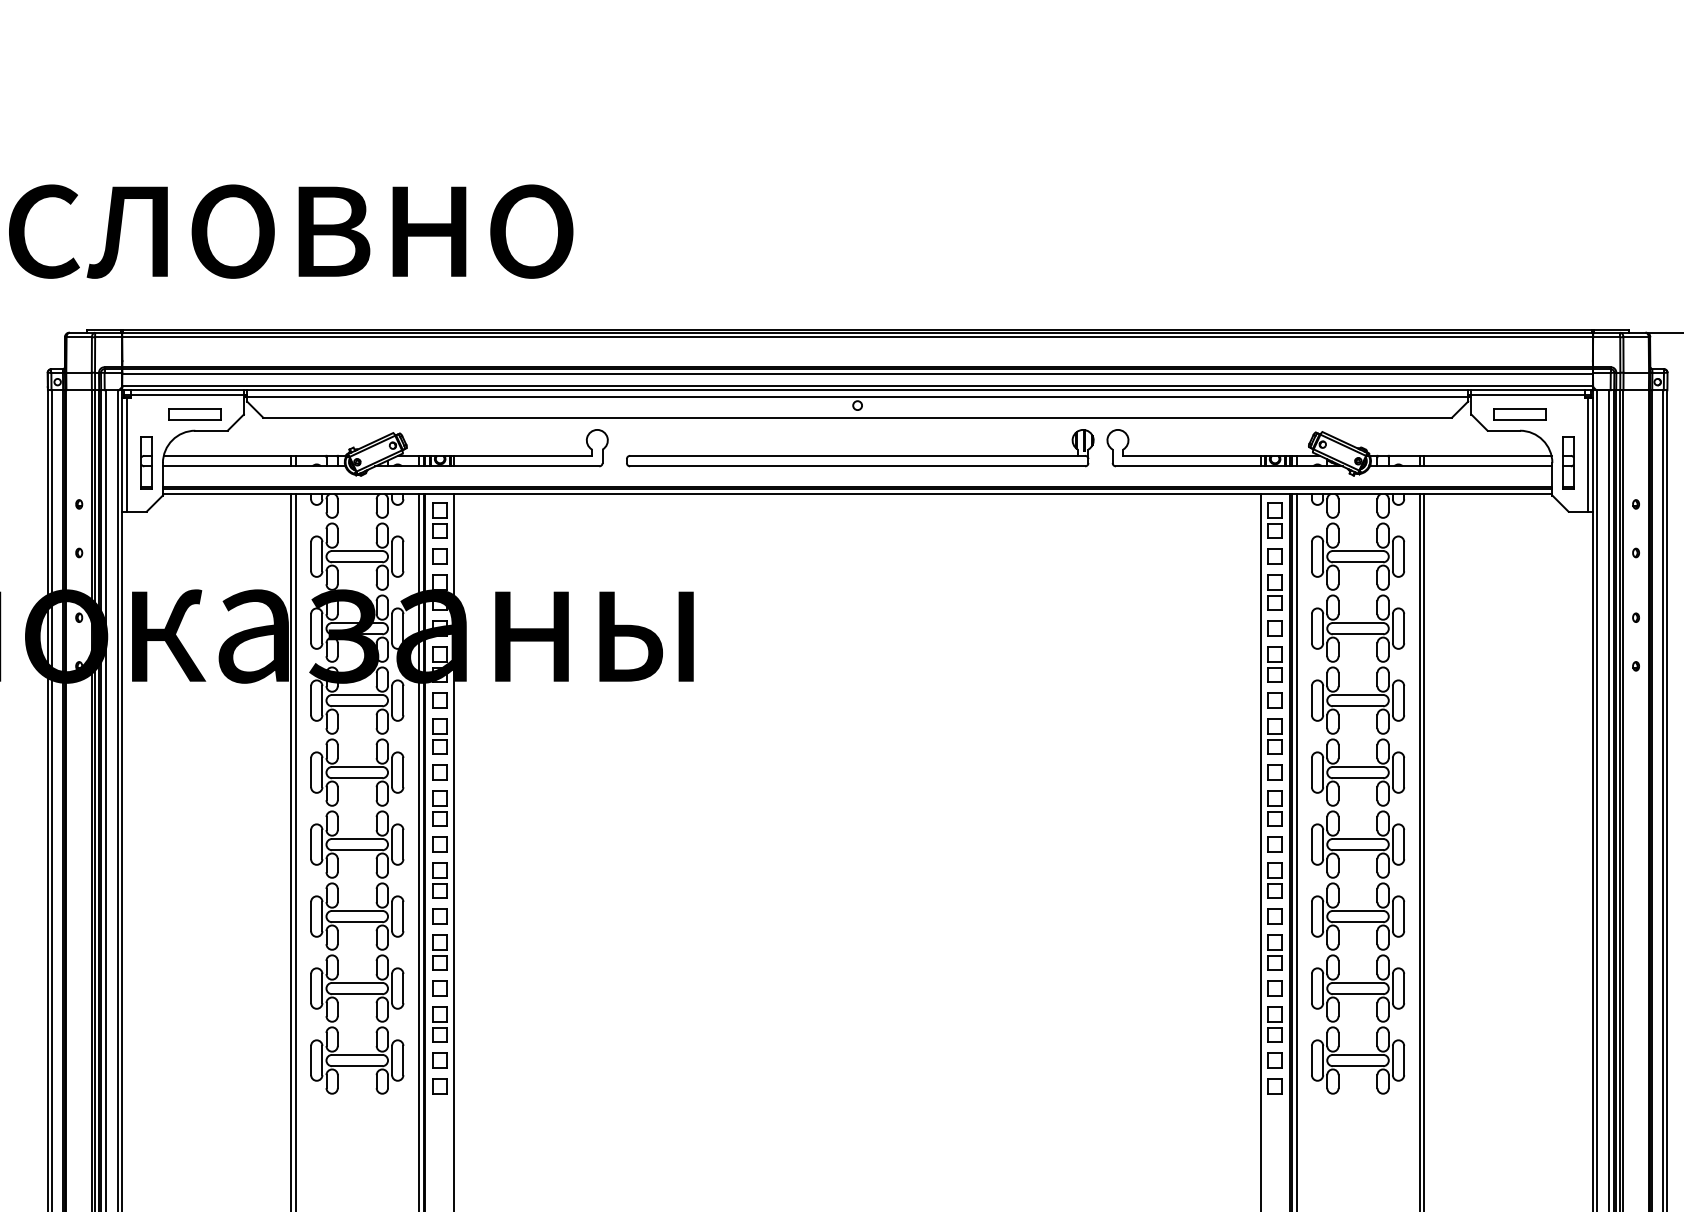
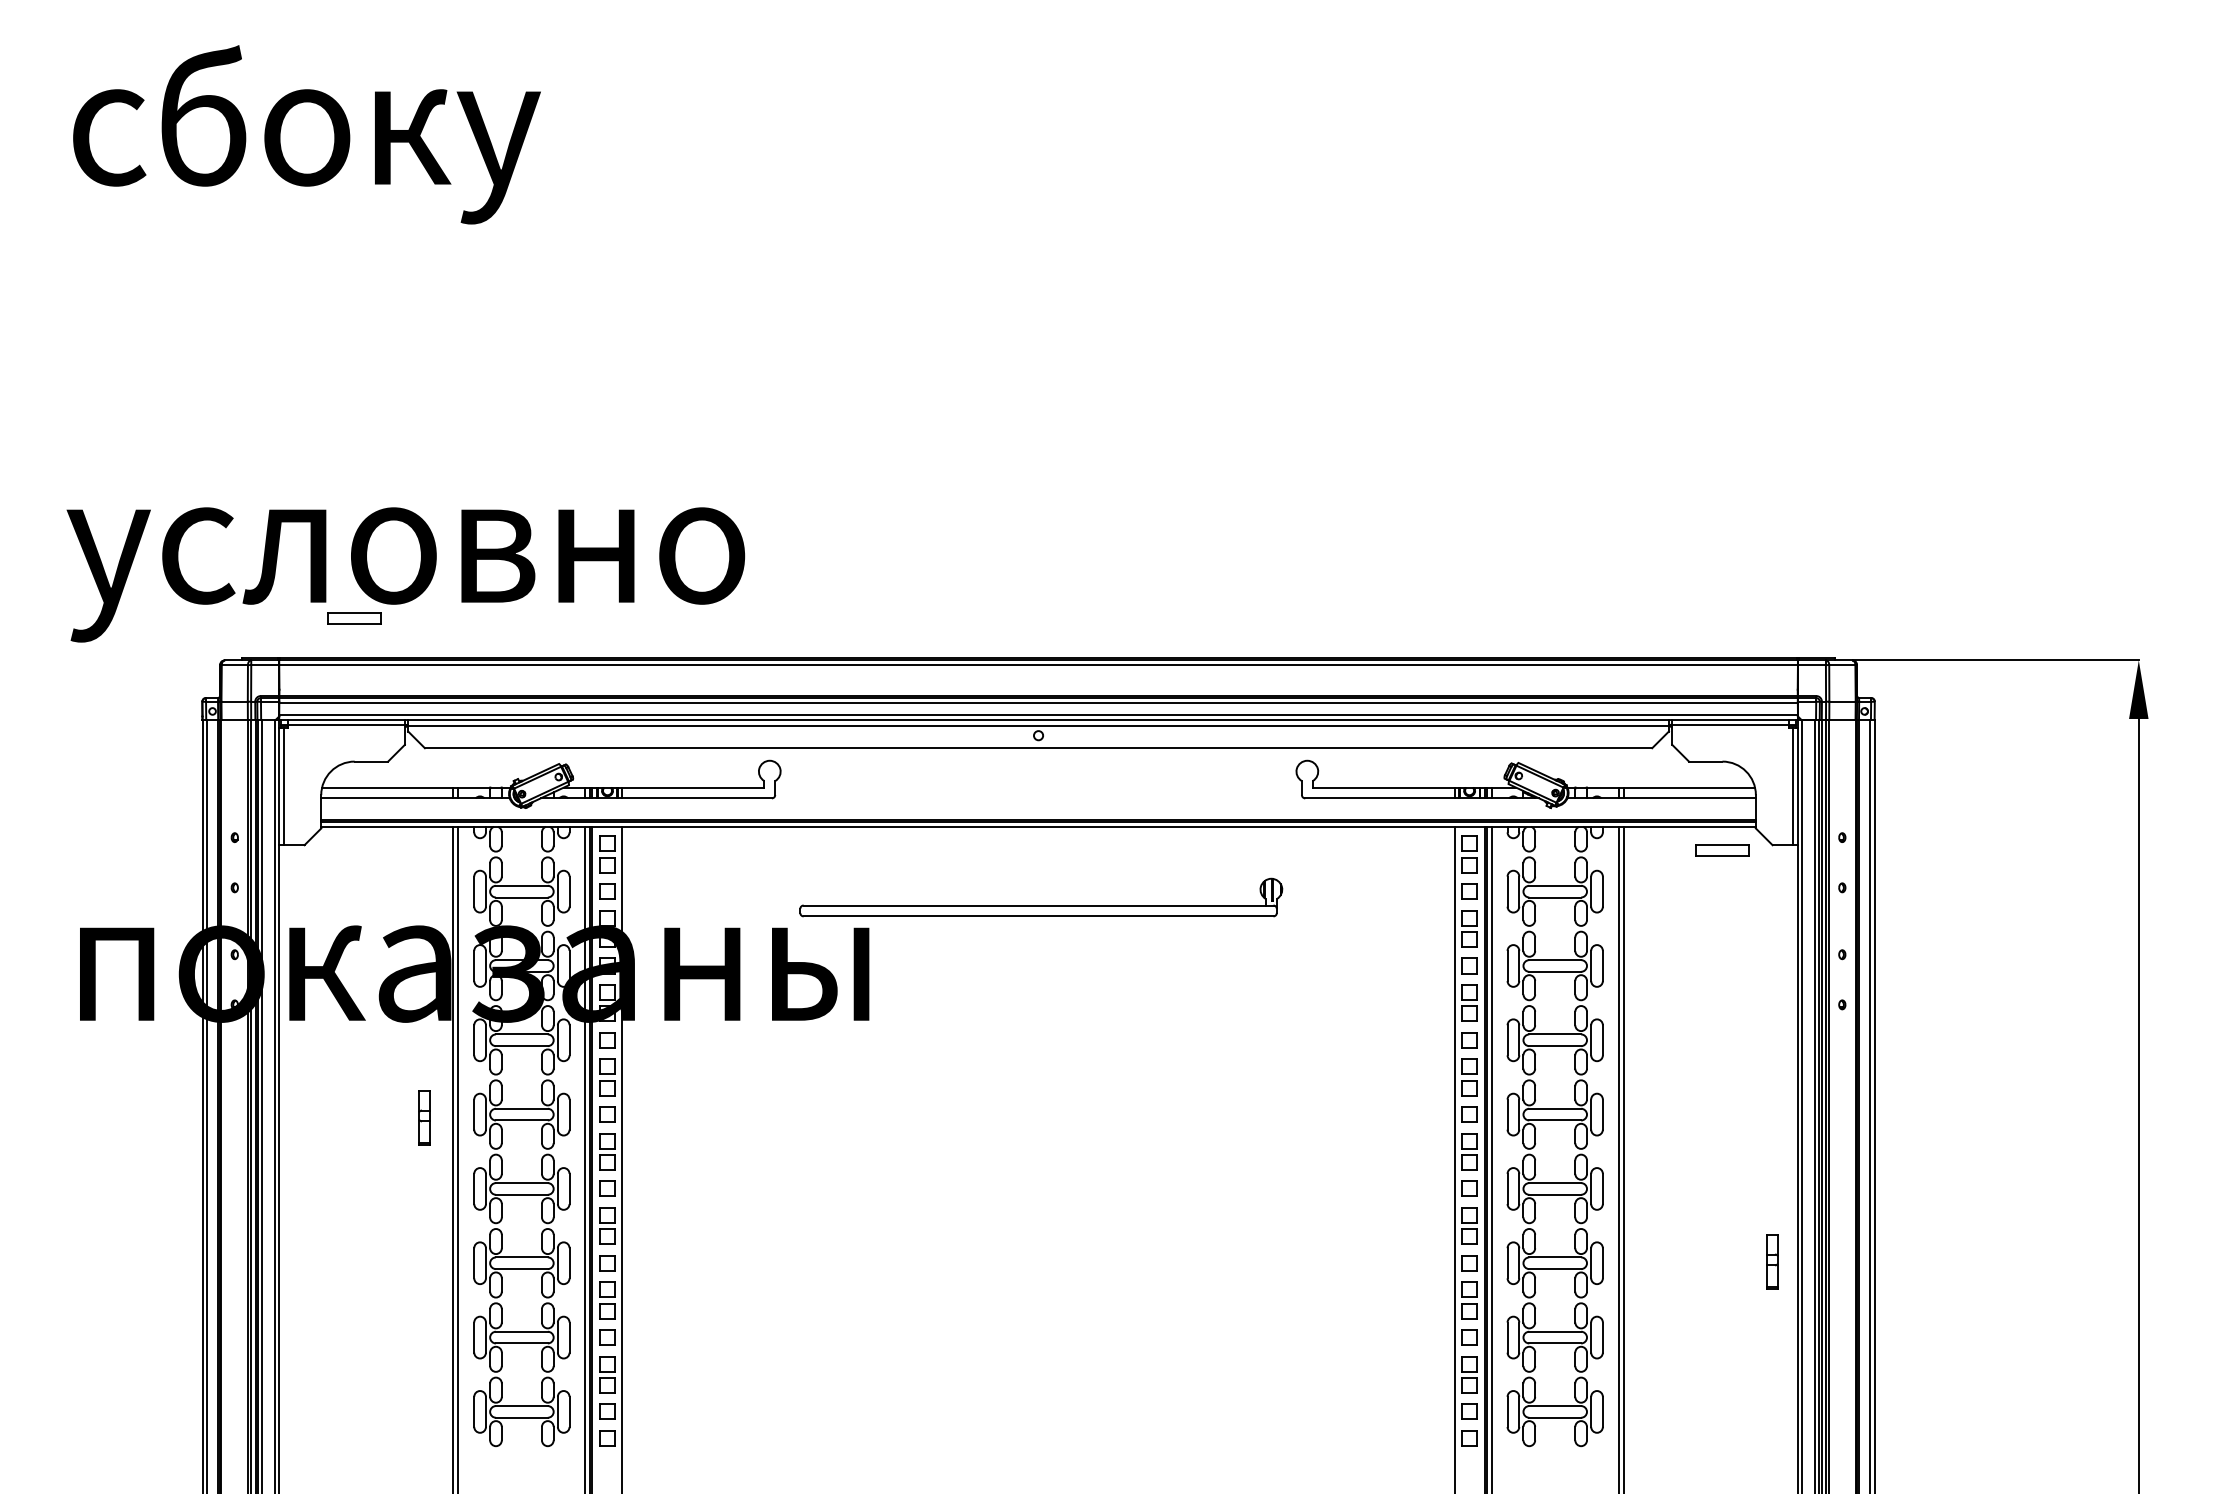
part: (195, 414) -> (354, 618), moved
part: (1520, 414) -> (1722, 850), moved
part: (860, 455) -> (1041, 905), moved
part: (146, 462) -> (424, 1117), moved
part: (1568, 462) -> (1772, 1261), moved

